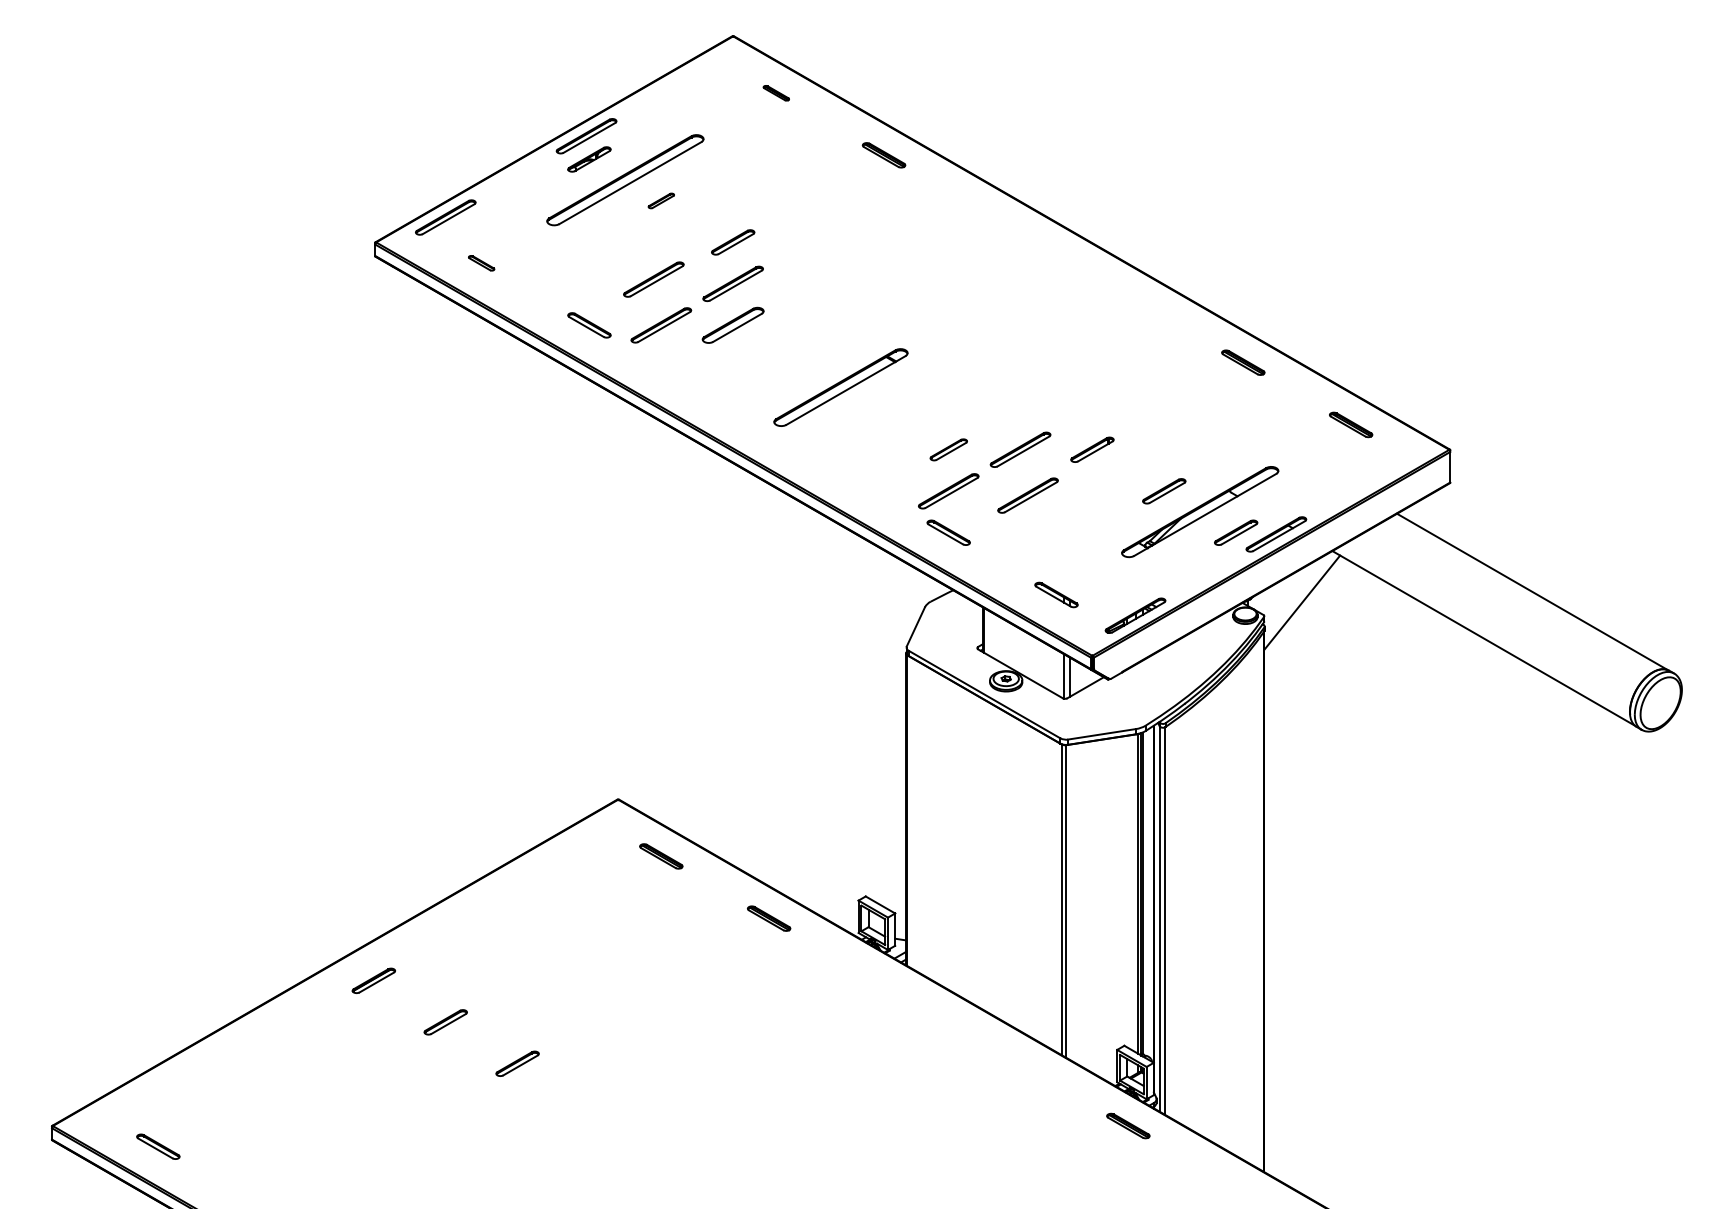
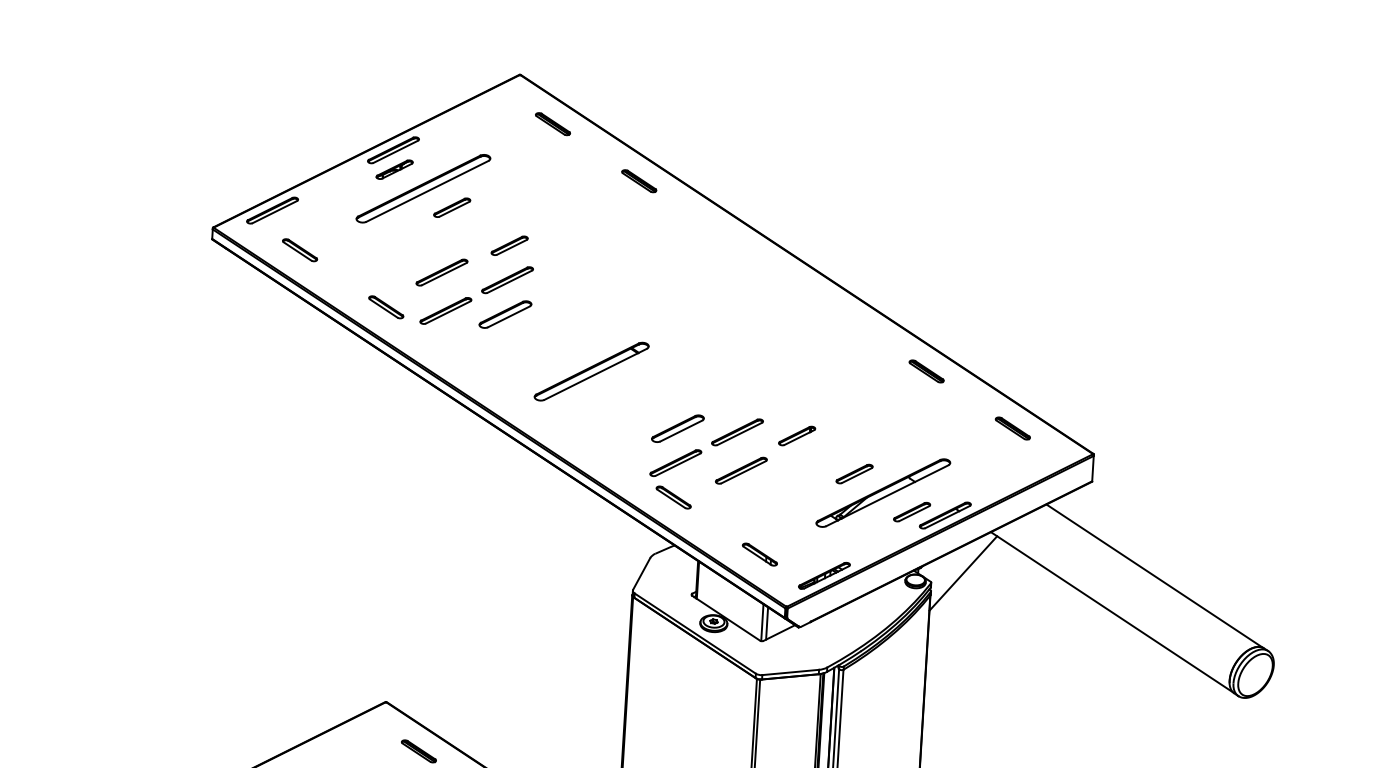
part: (776, 93) -> (553, 124), size x1.67
part: (661, 200) -> (452, 207), size x1.67
part: (481, 263) -> (299, 250), size x1.67
part: (948, 449) -> (677, 428), size x1.67

